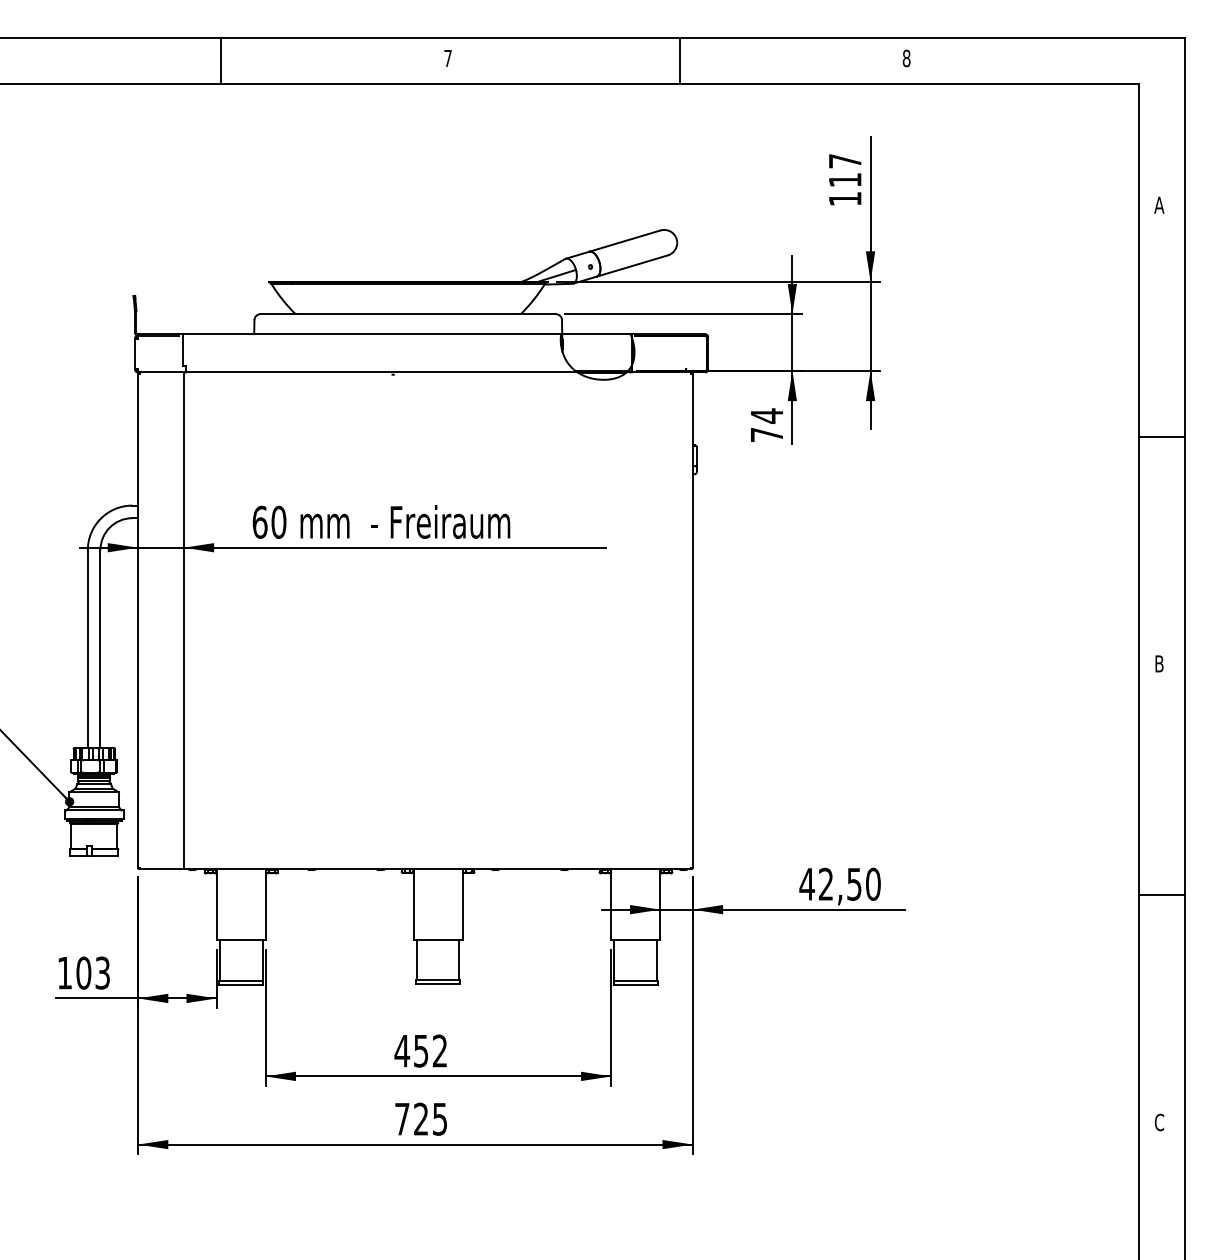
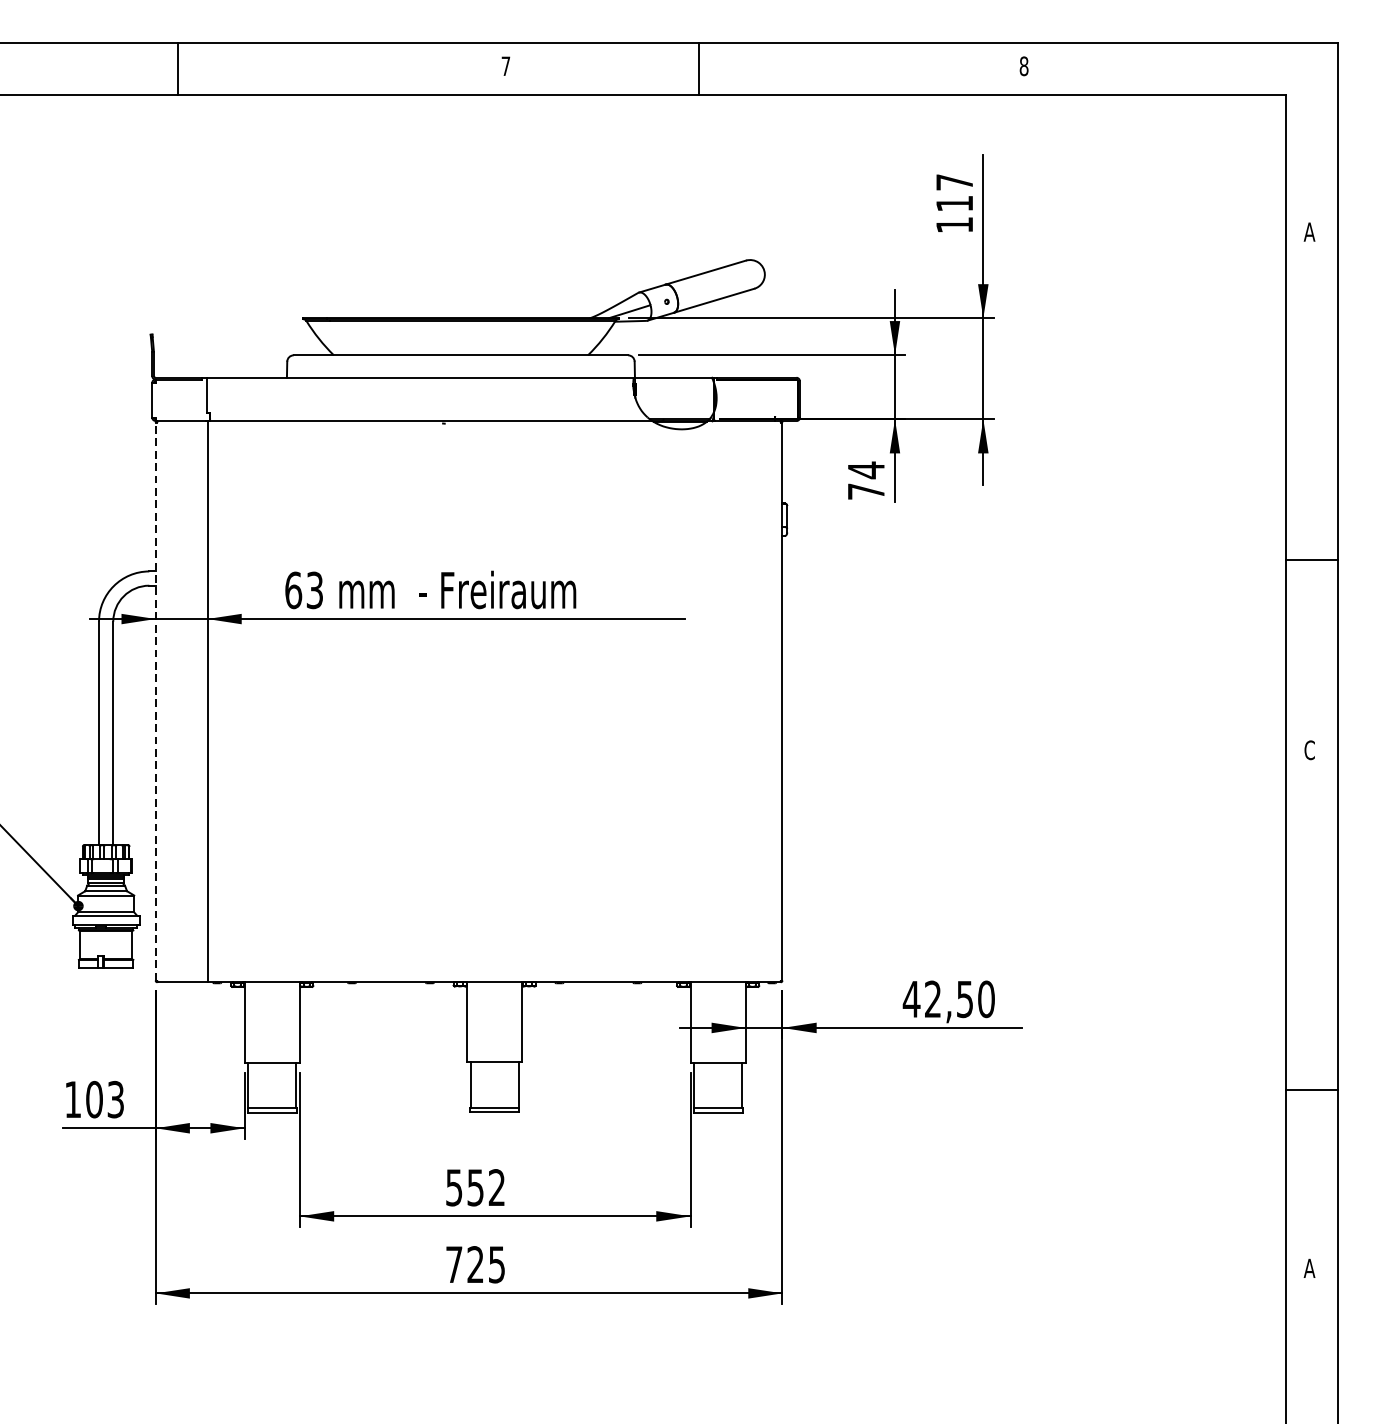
line: (221, 60) -> (177, 68), moved
line: (680, 60) -> (699, 68), moved
line: (1161, 436) -> (1312, 560), moved
text: (278, 521) -> (314, 589), 60 -> 63
line: (138, 620) -> (156, 701), solid -> dashed
text: (1159, 663) -> (1309, 749), B -> C
line: (1161, 895) -> (1312, 1089), moved
text: (402, 1051) -> (454, 1188), 452 -> 552
text: (1159, 1122) -> (1309, 1268), C -> A

